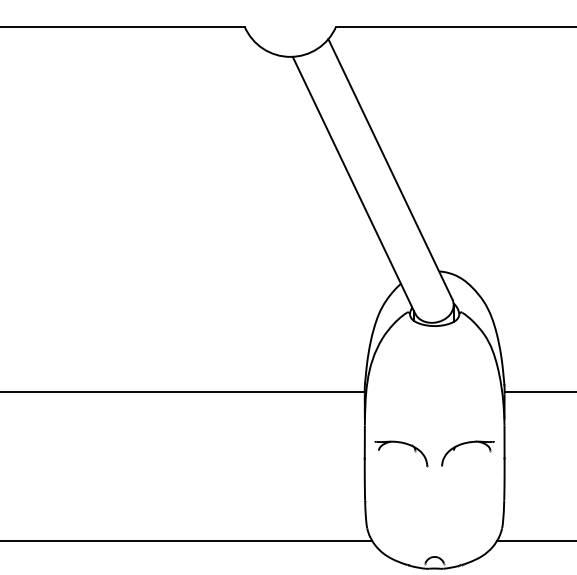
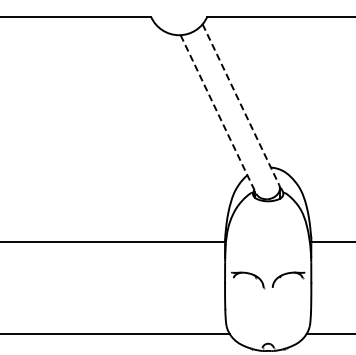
line: (389, 169) -> (240, 104), solid -> dashed
line: (354, 185) -> (218, 114), solid -> dashed

